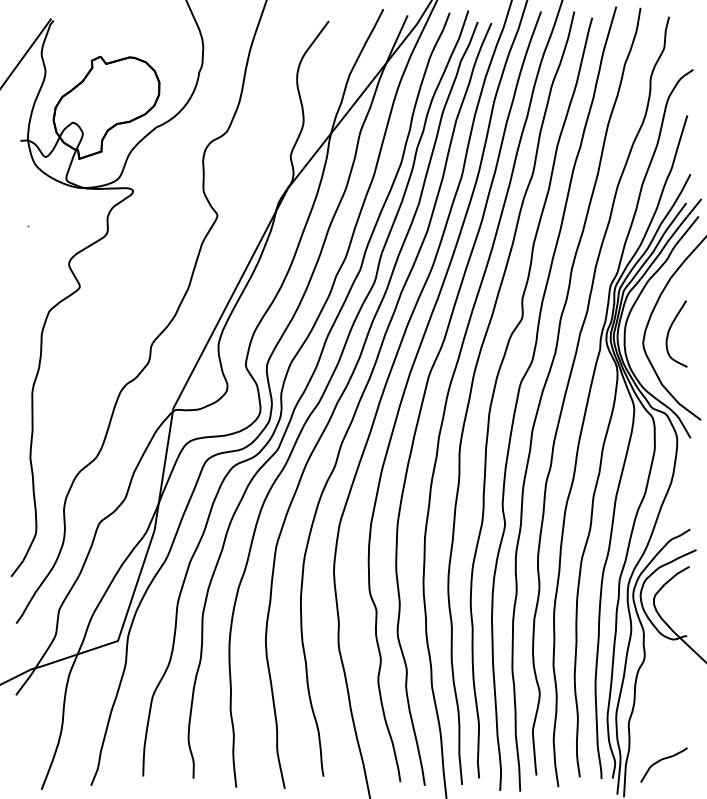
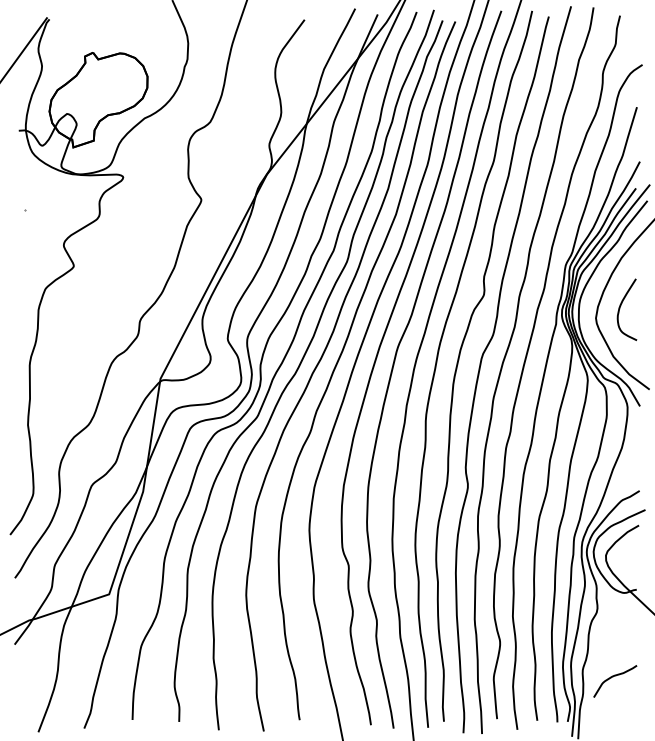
curve: (662, 760) -> (613, 677), moved

